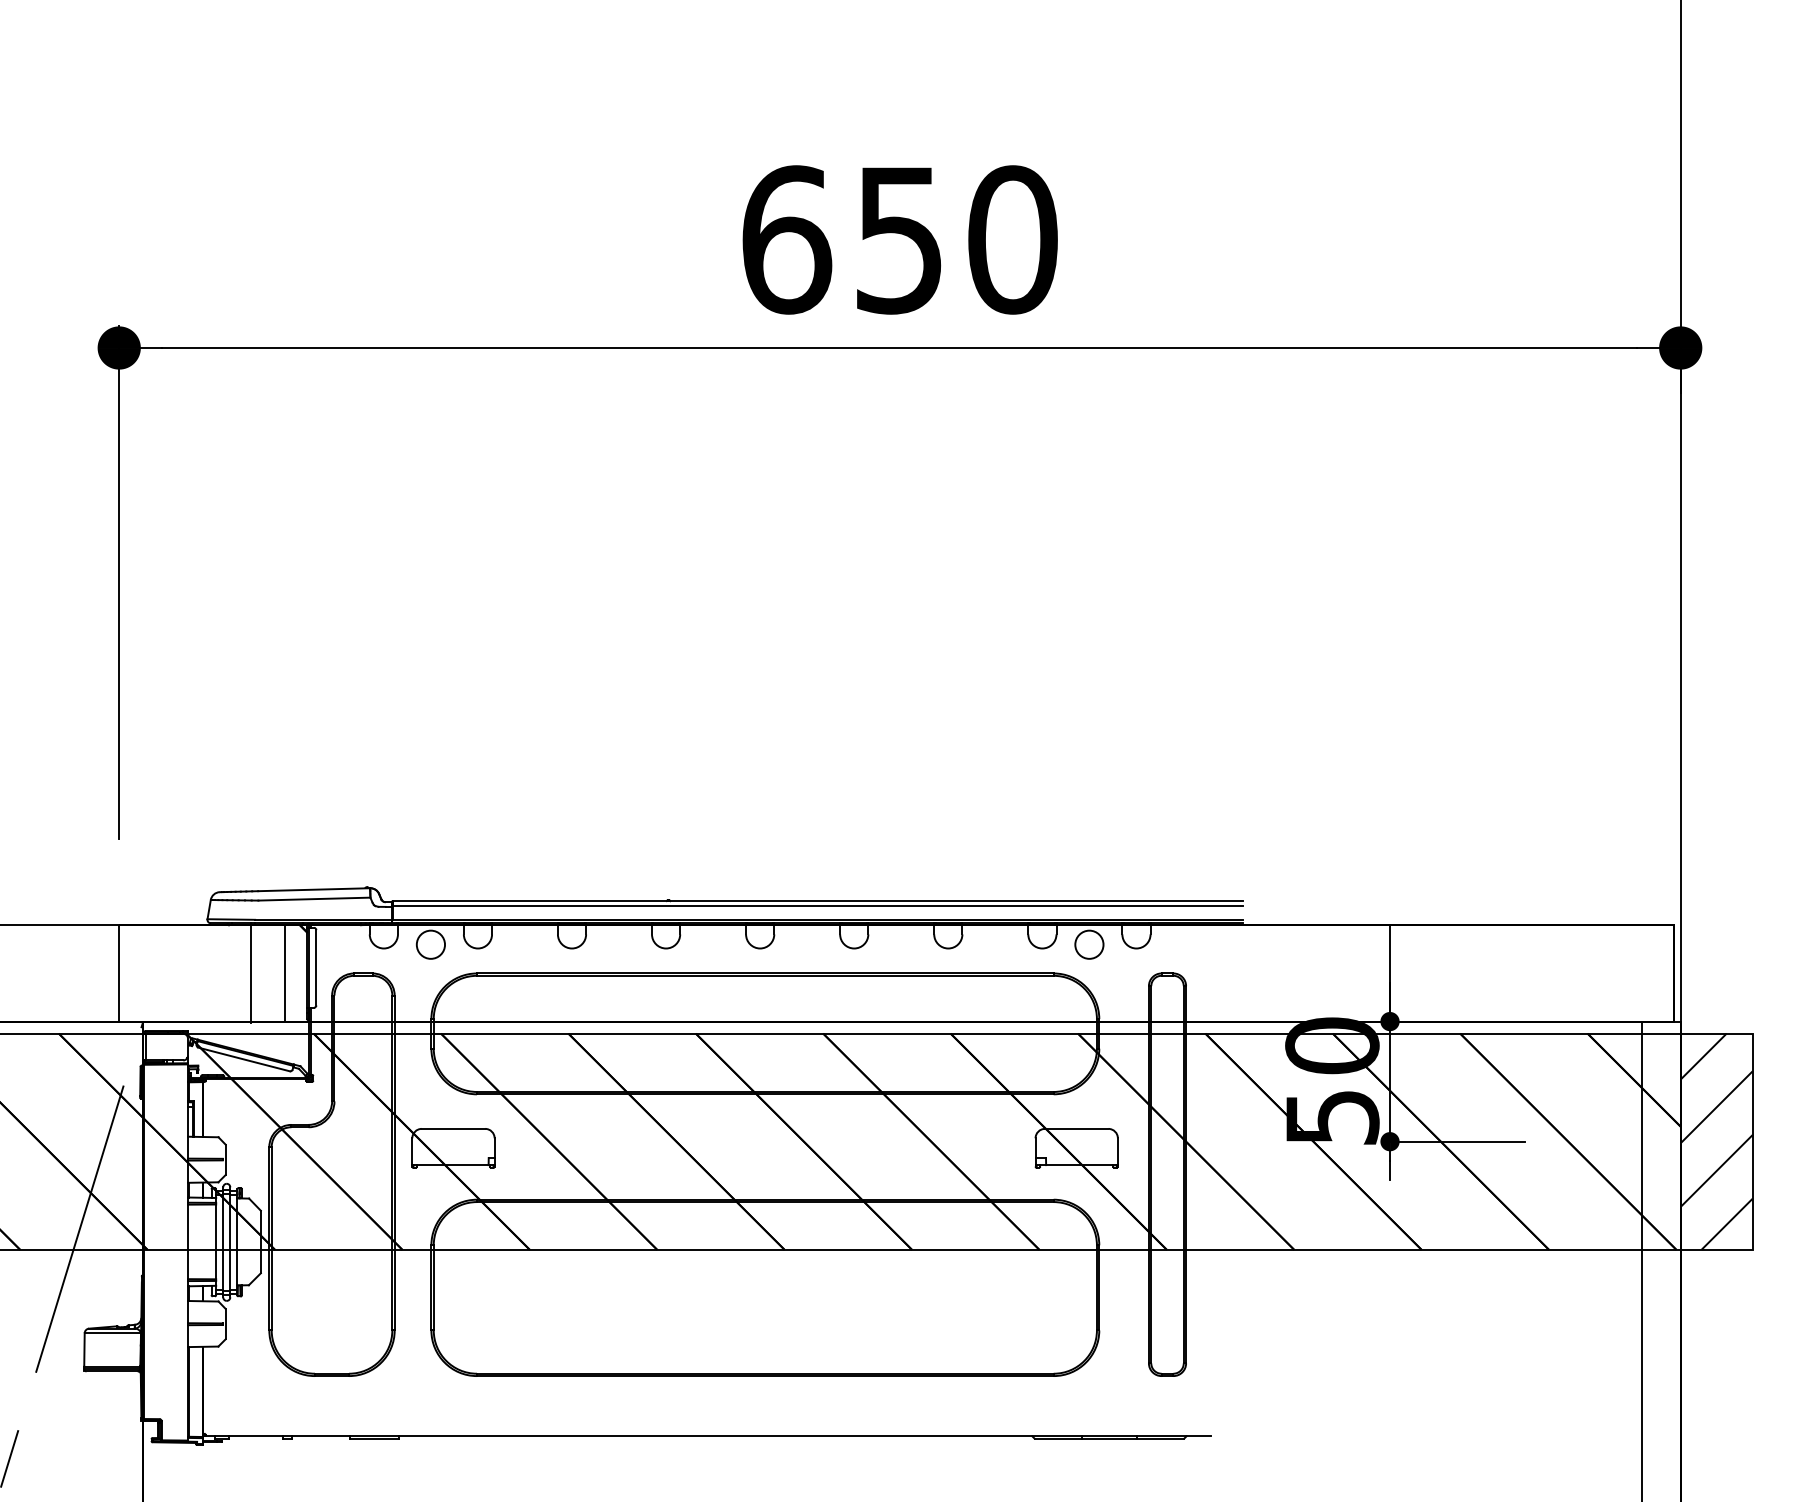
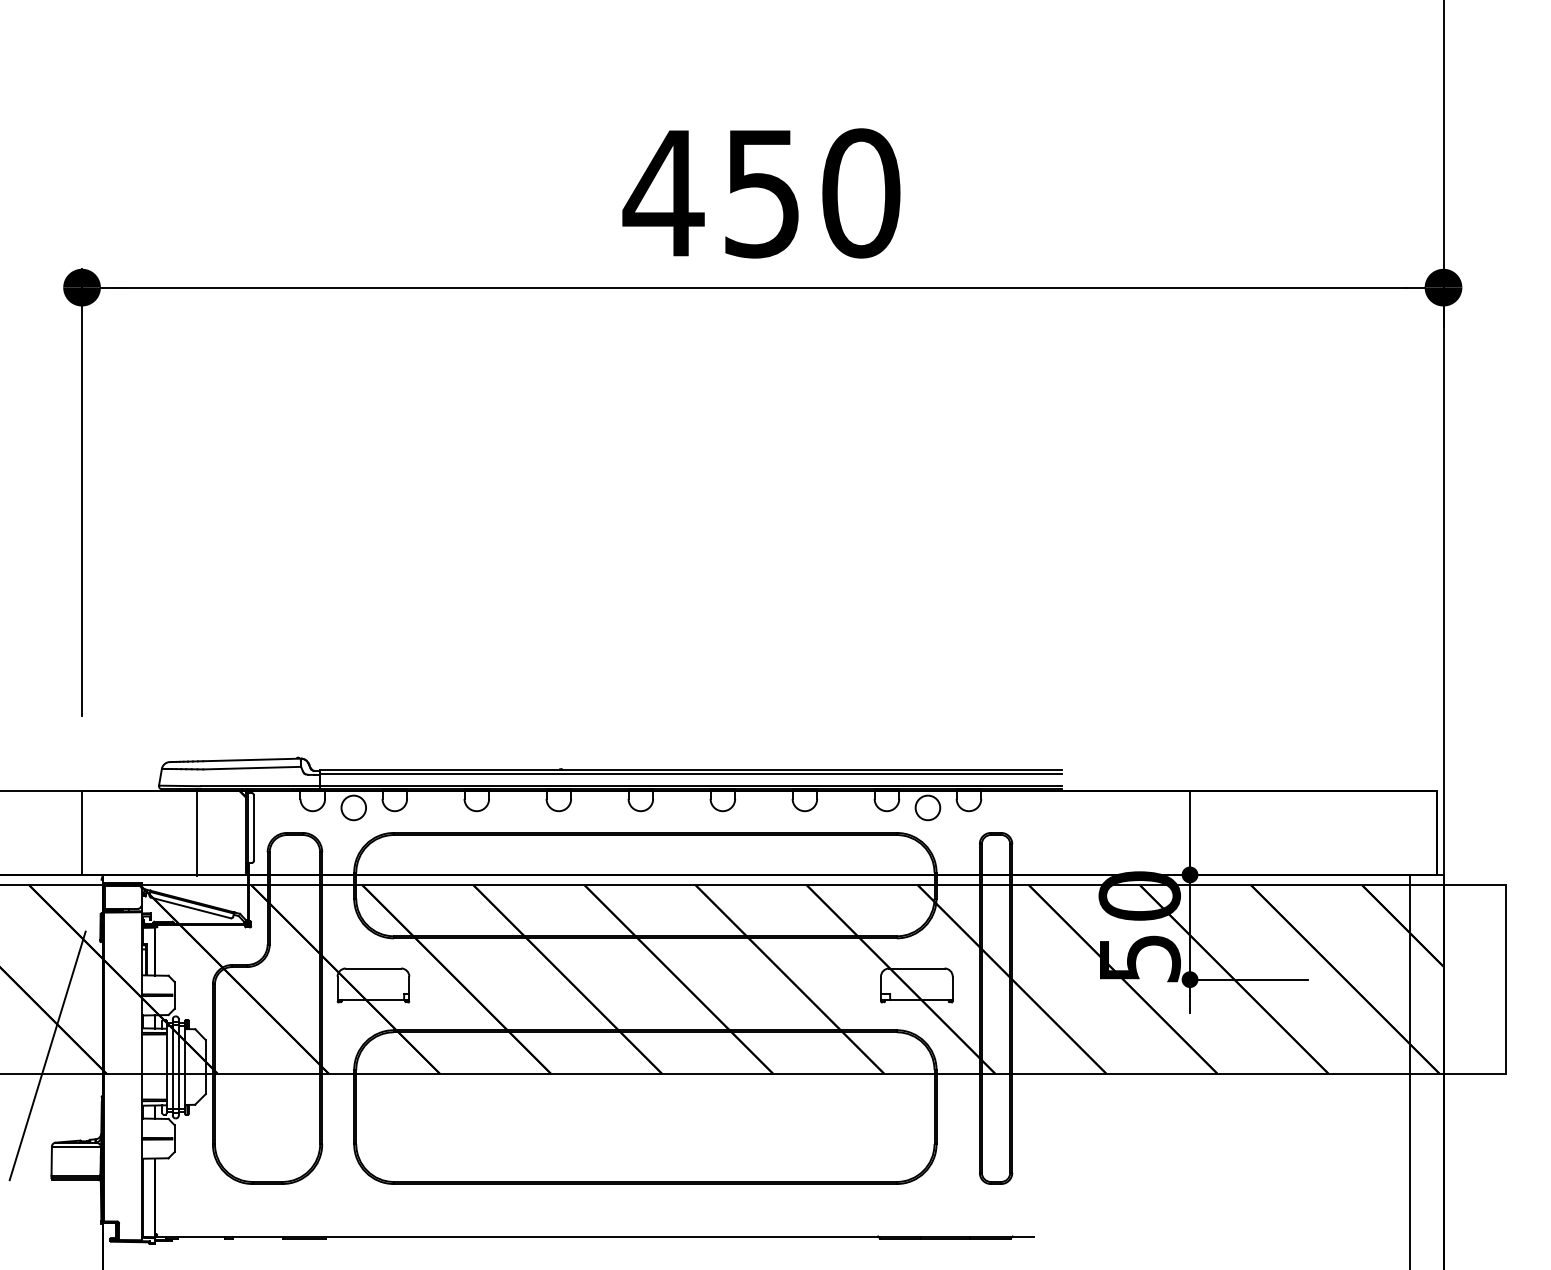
text: (786, 239) -> (663, 193), 650 -> 450
line: (285, 973) -> (227, 832), removed
hatch: (1716, 1141) -> (1474, 979), removed

